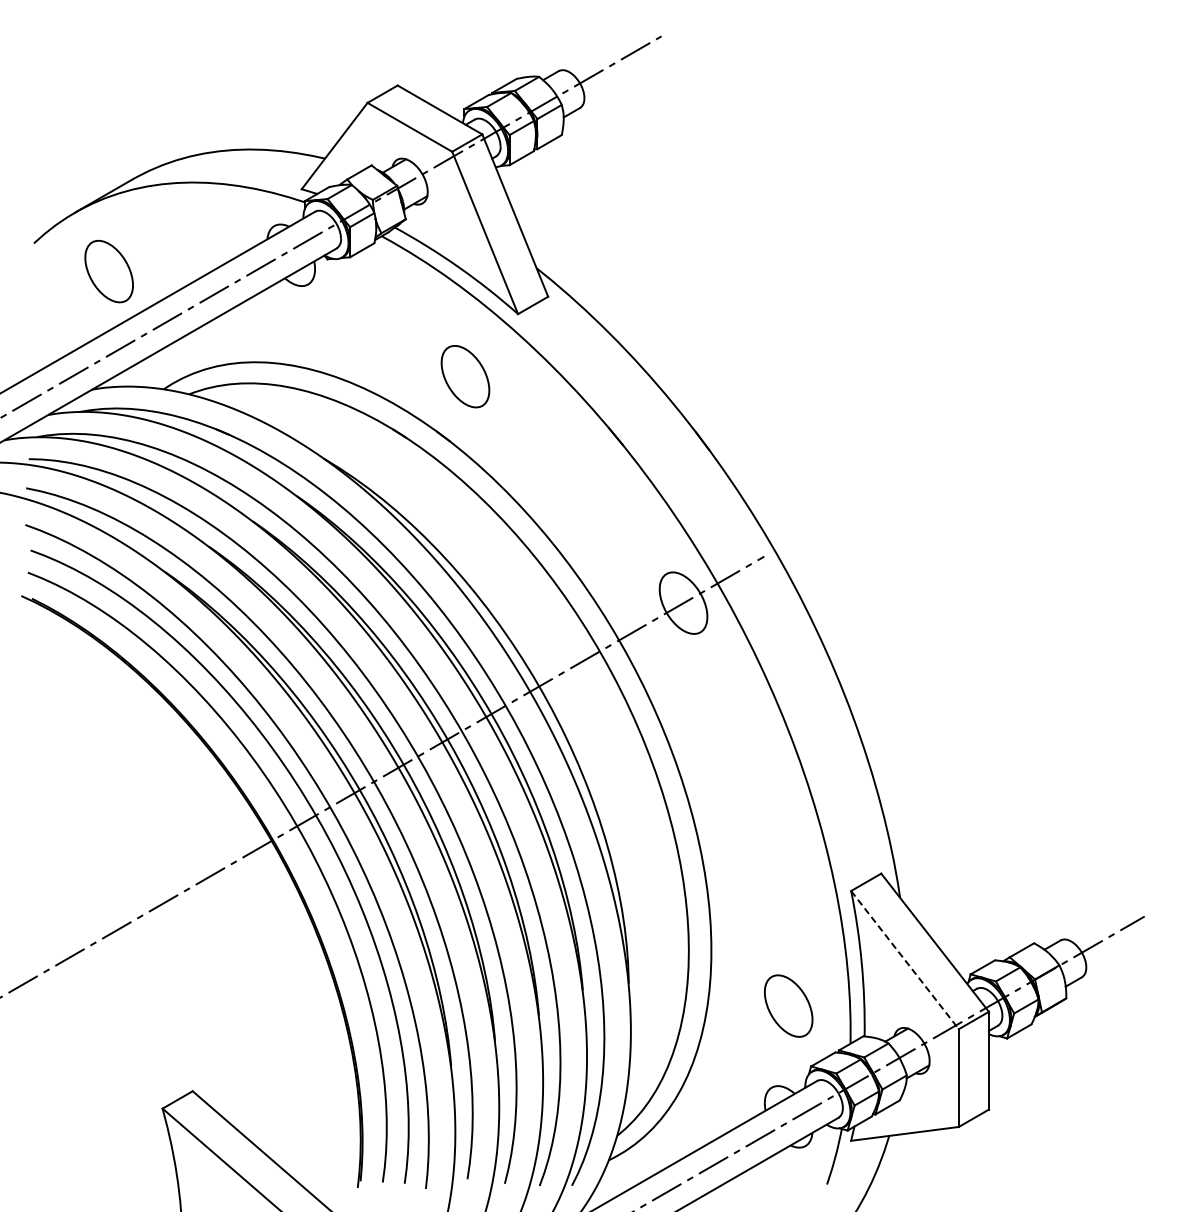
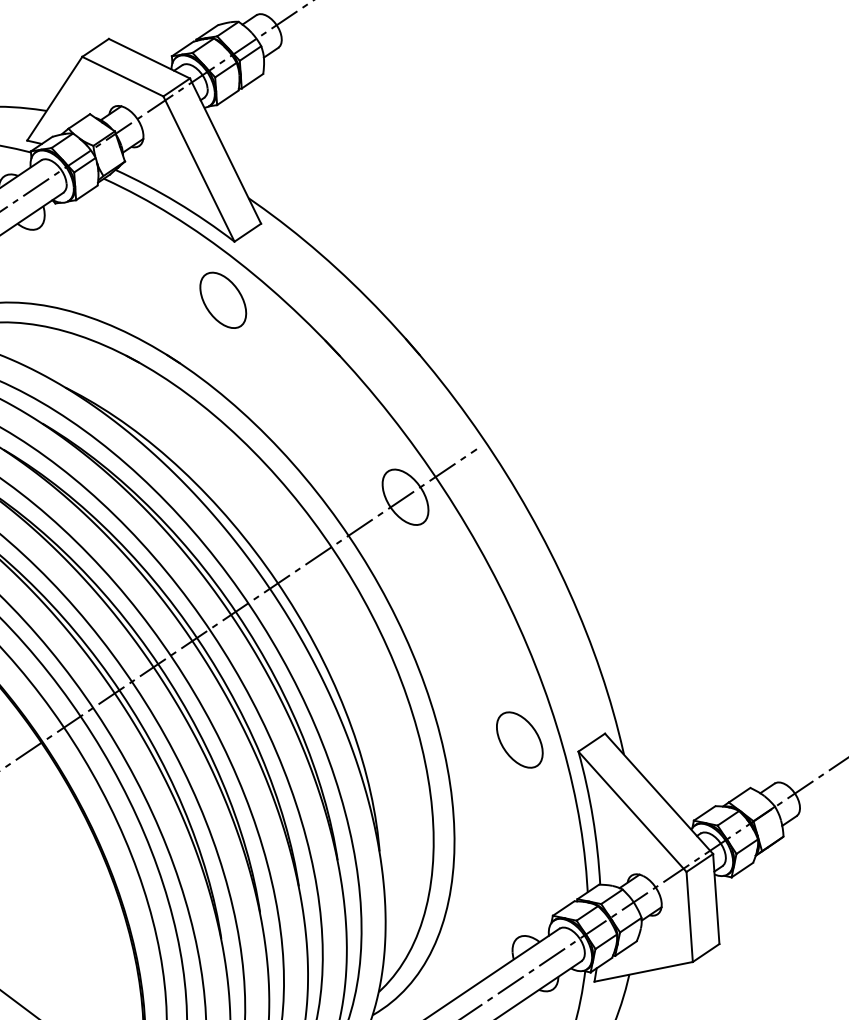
part: (465, 376) -> (223, 300), moved
line: (904, 960) -> (632, 812), dashed -> solid
part: (788, 1005) -> (519, 739), moved

